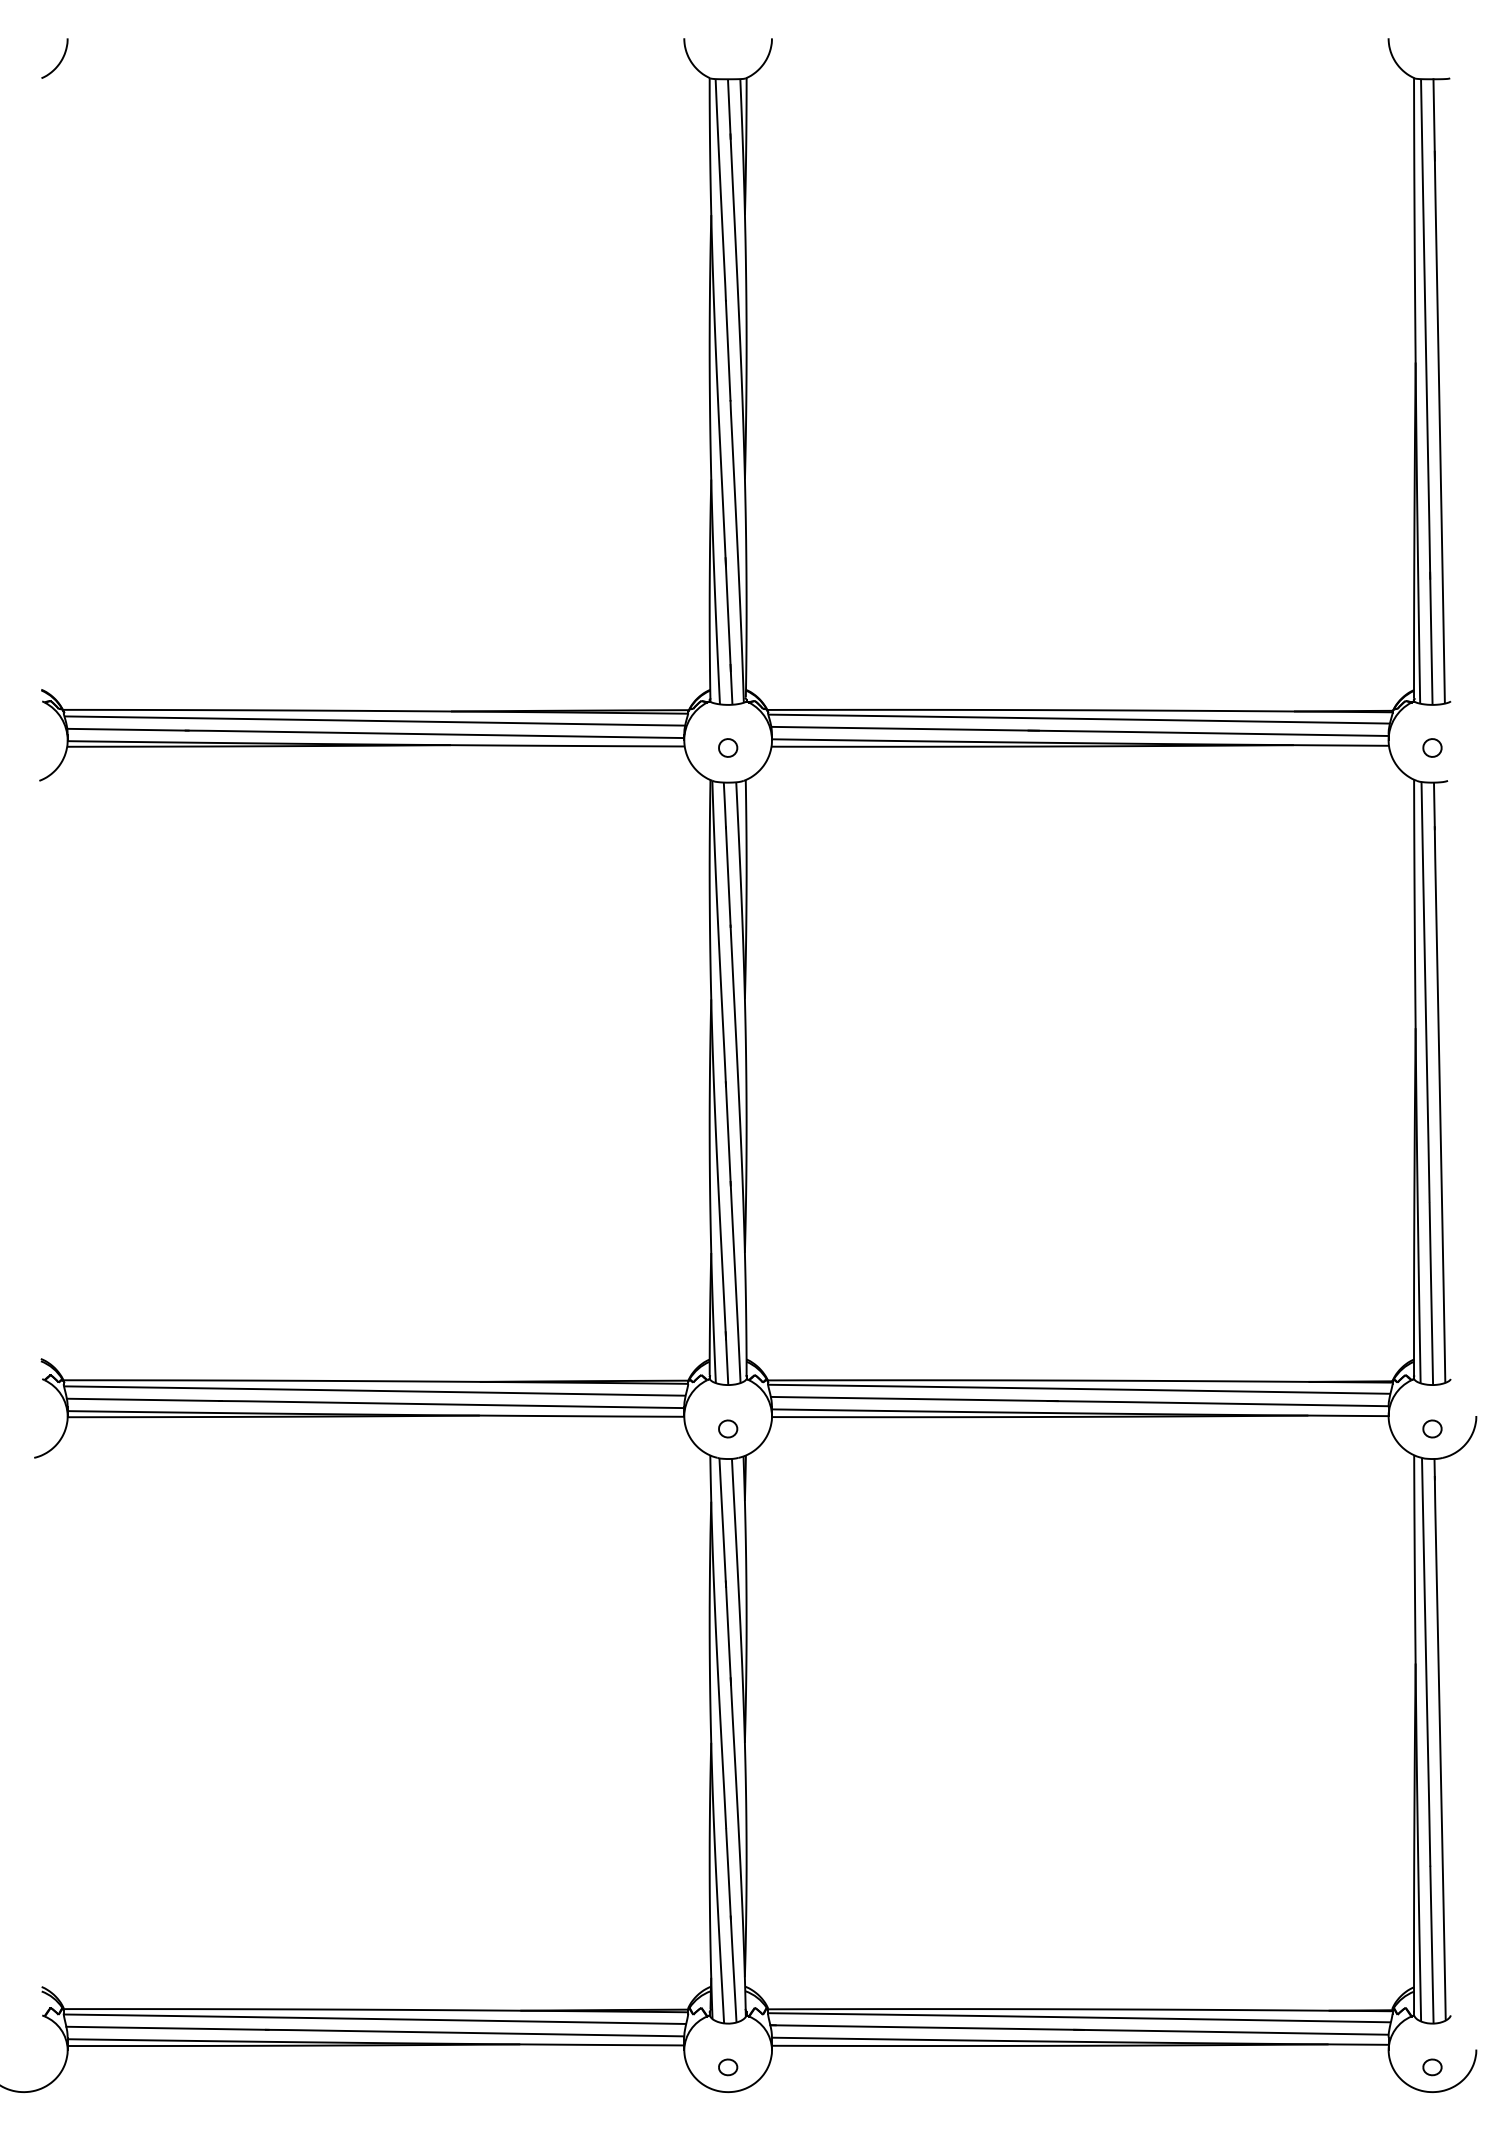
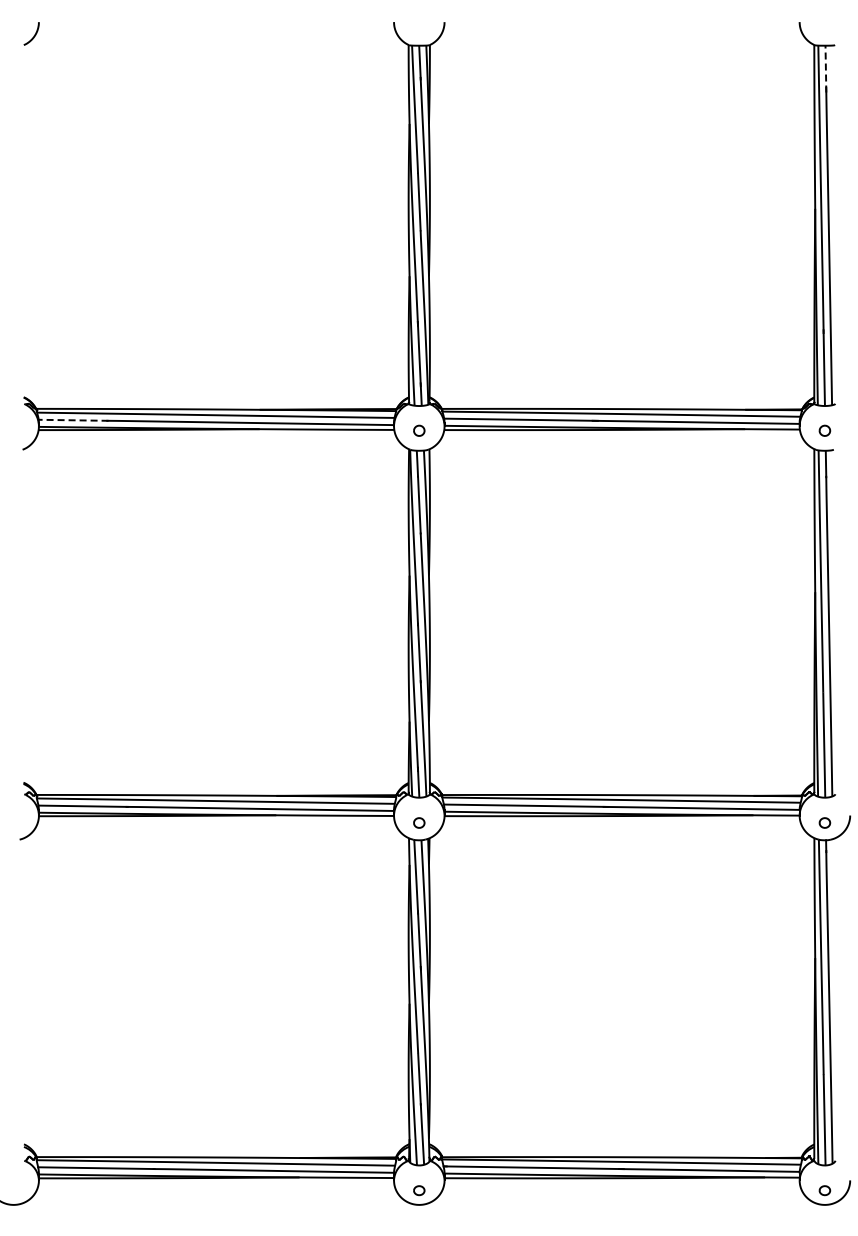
line: (1433, 118) -> (825, 68), solid -> dashed
line: (127, 730) -> (73, 420), solid -> dashed

